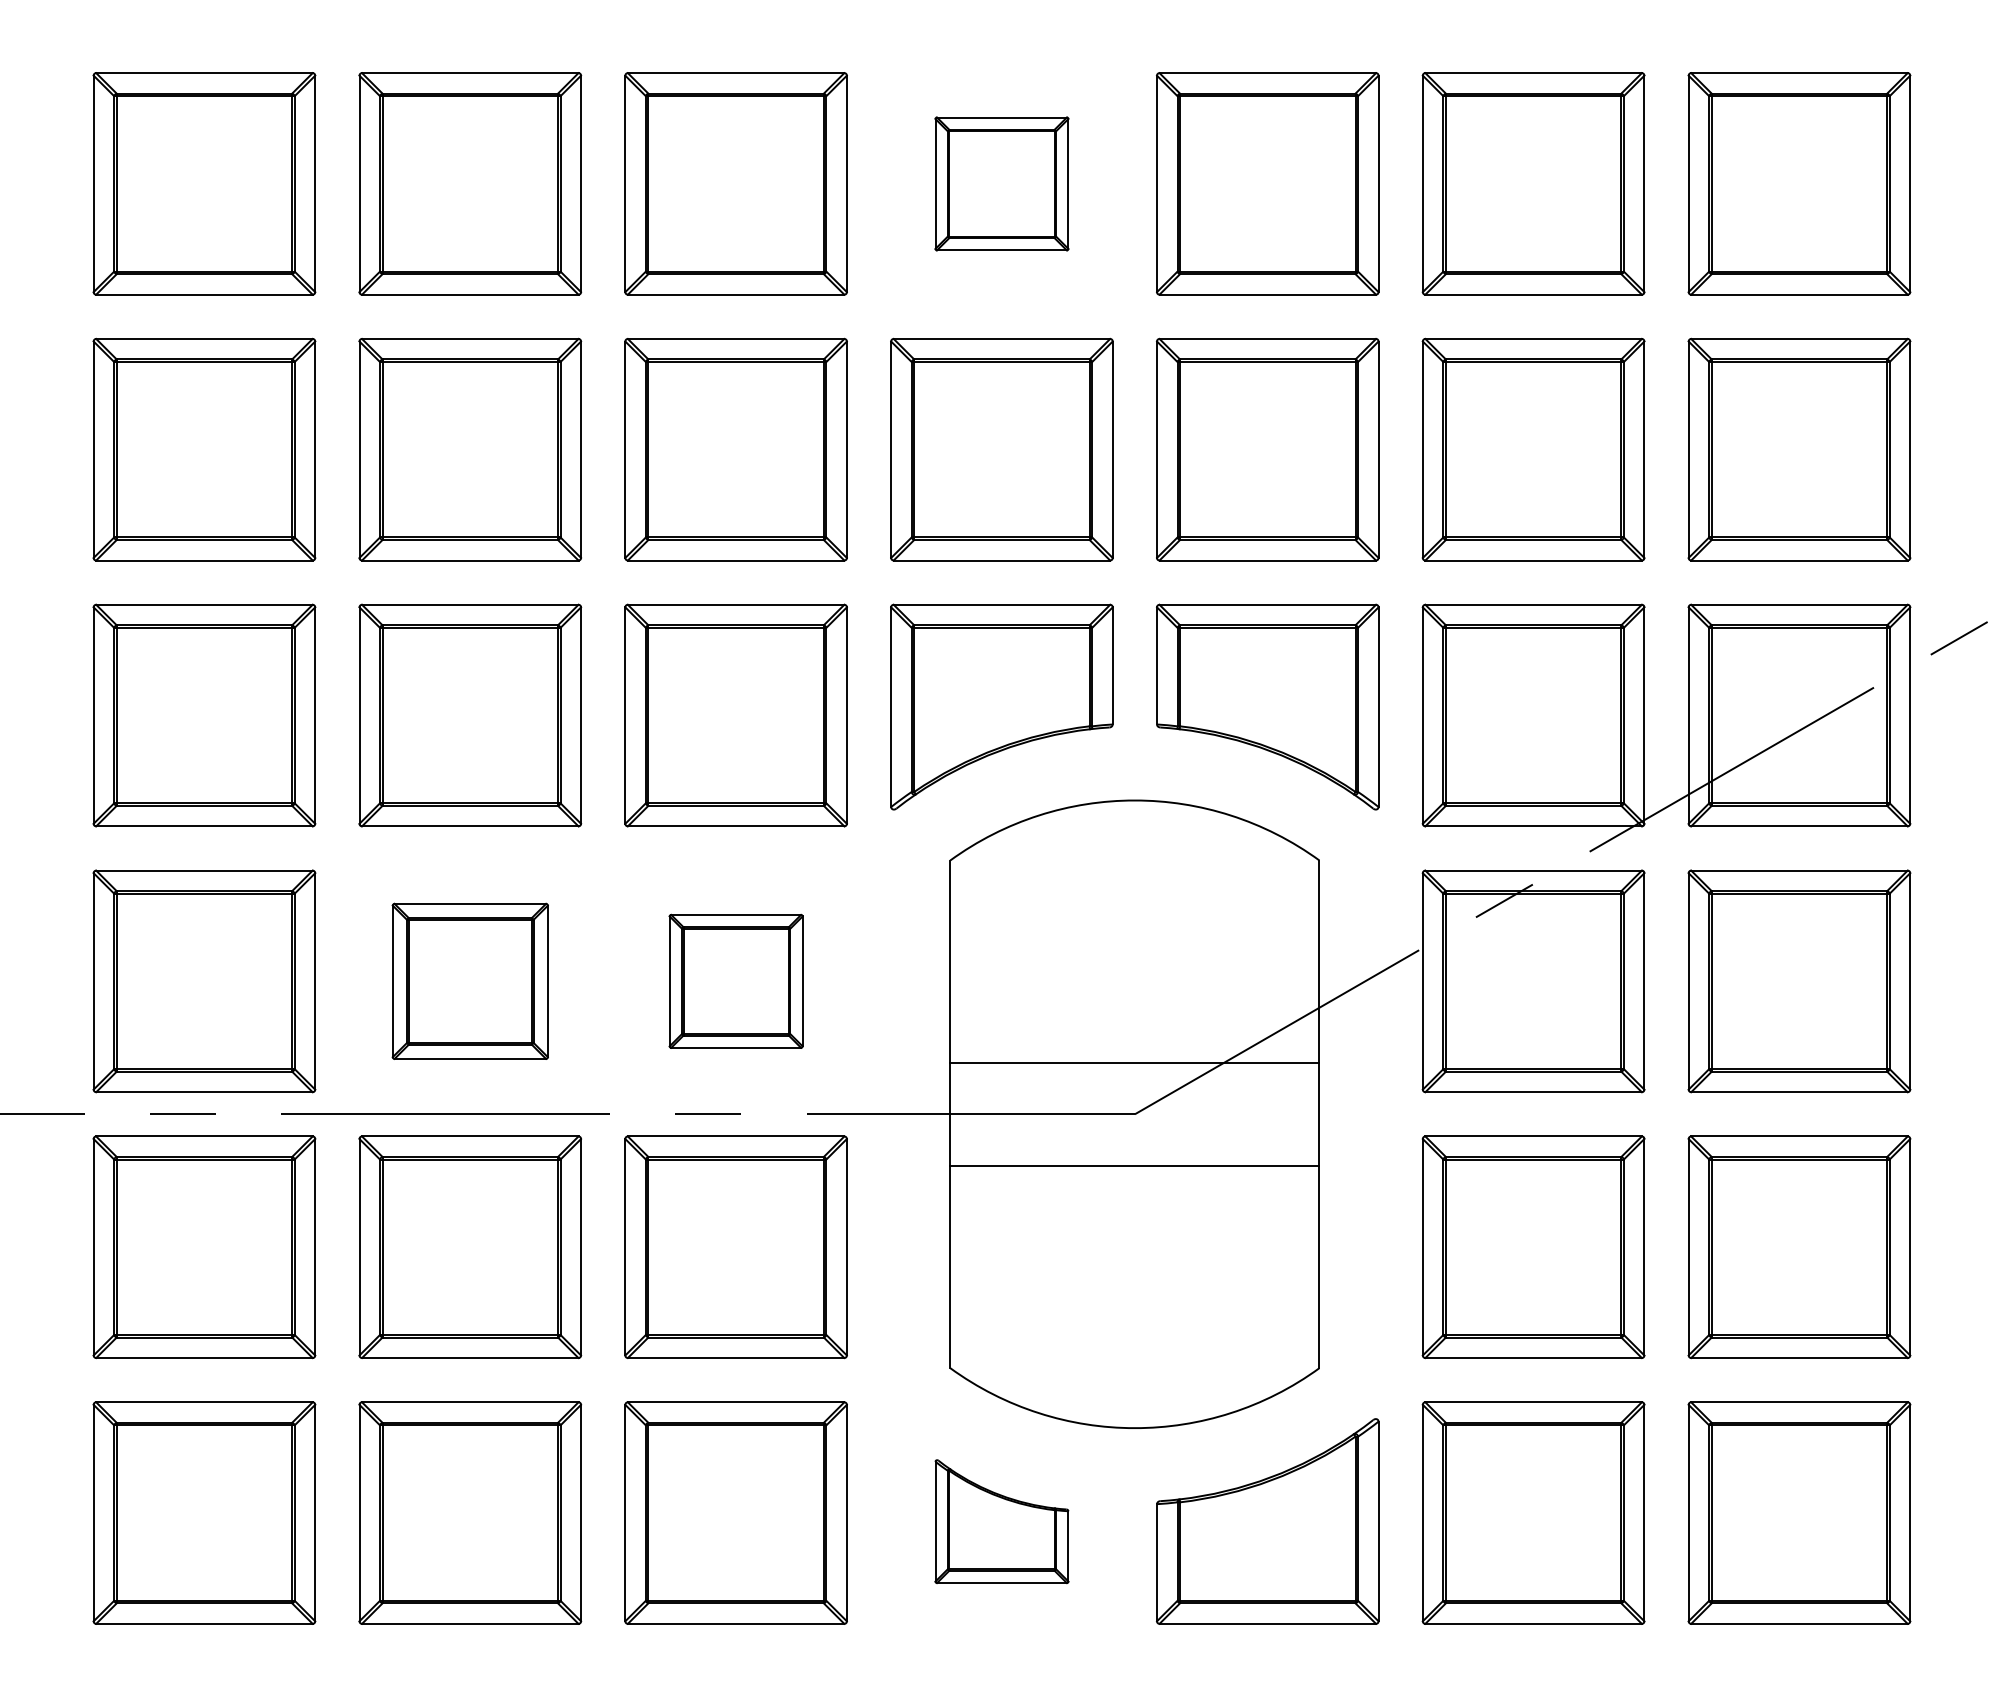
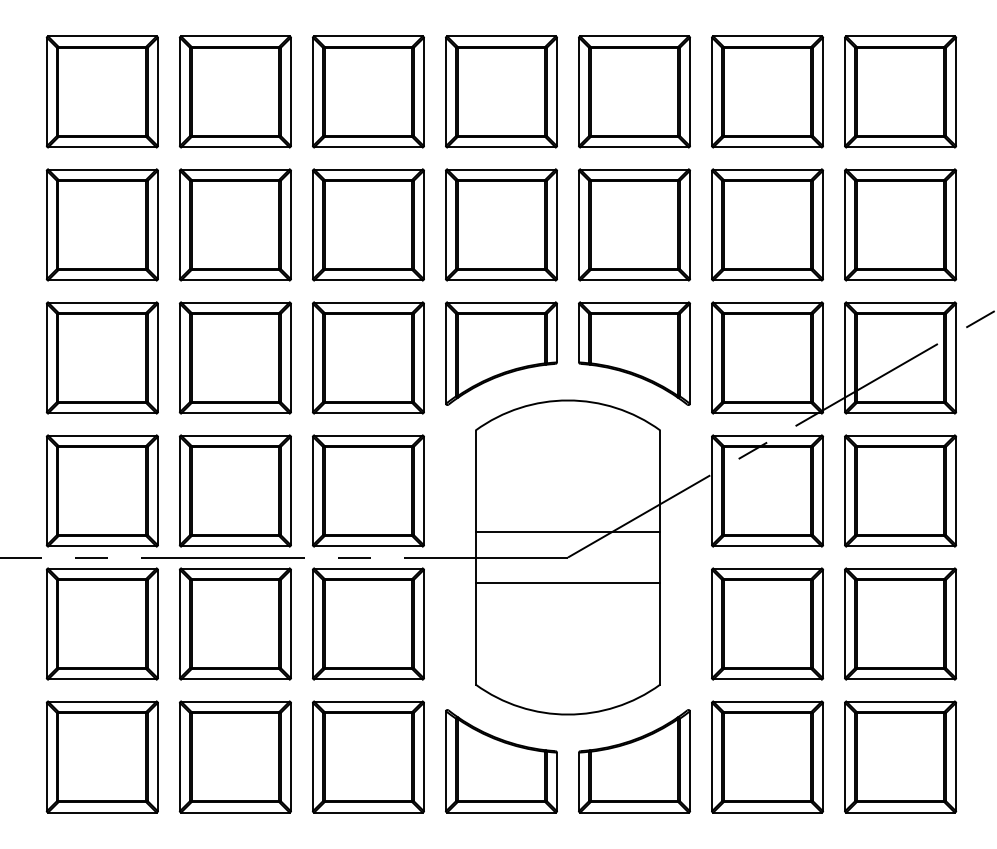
part: (1001, 183) -> (501, 91), size x1.67
part: (470, 980) -> (235, 490), size x1.43
part: (736, 980) -> (368, 490), size x1.67
part: (1001, 1521) -> (501, 761), size x1.67

